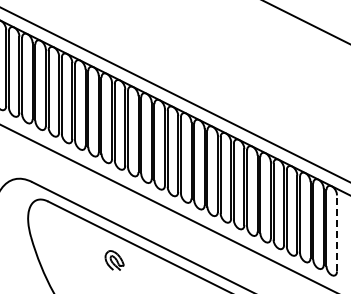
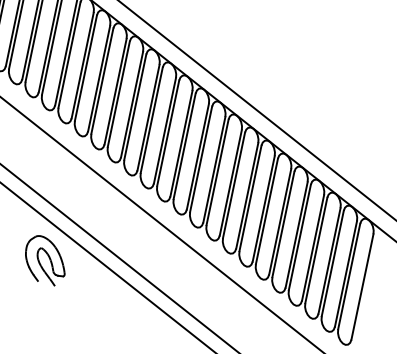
line: (337, 233) -> (363, 287), dashed -> solid
part: (114, 260) -> (45, 260), size x1.67

